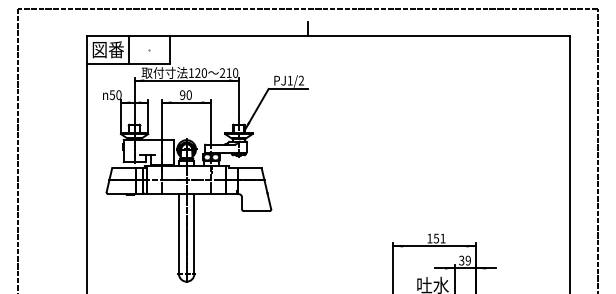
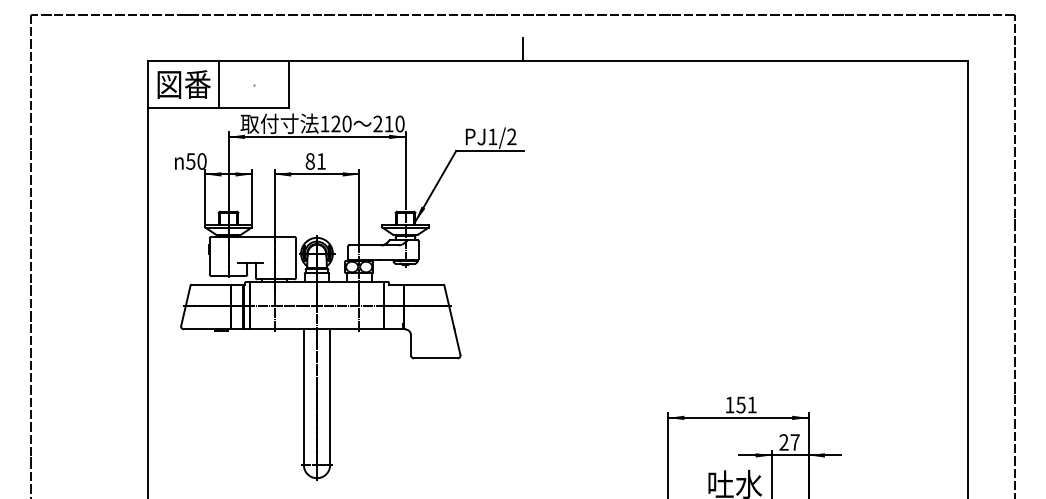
text: (185, 95) -> (315, 162), 90 -> 81
text: (464, 260) -> (788, 442), 39 -> 27

